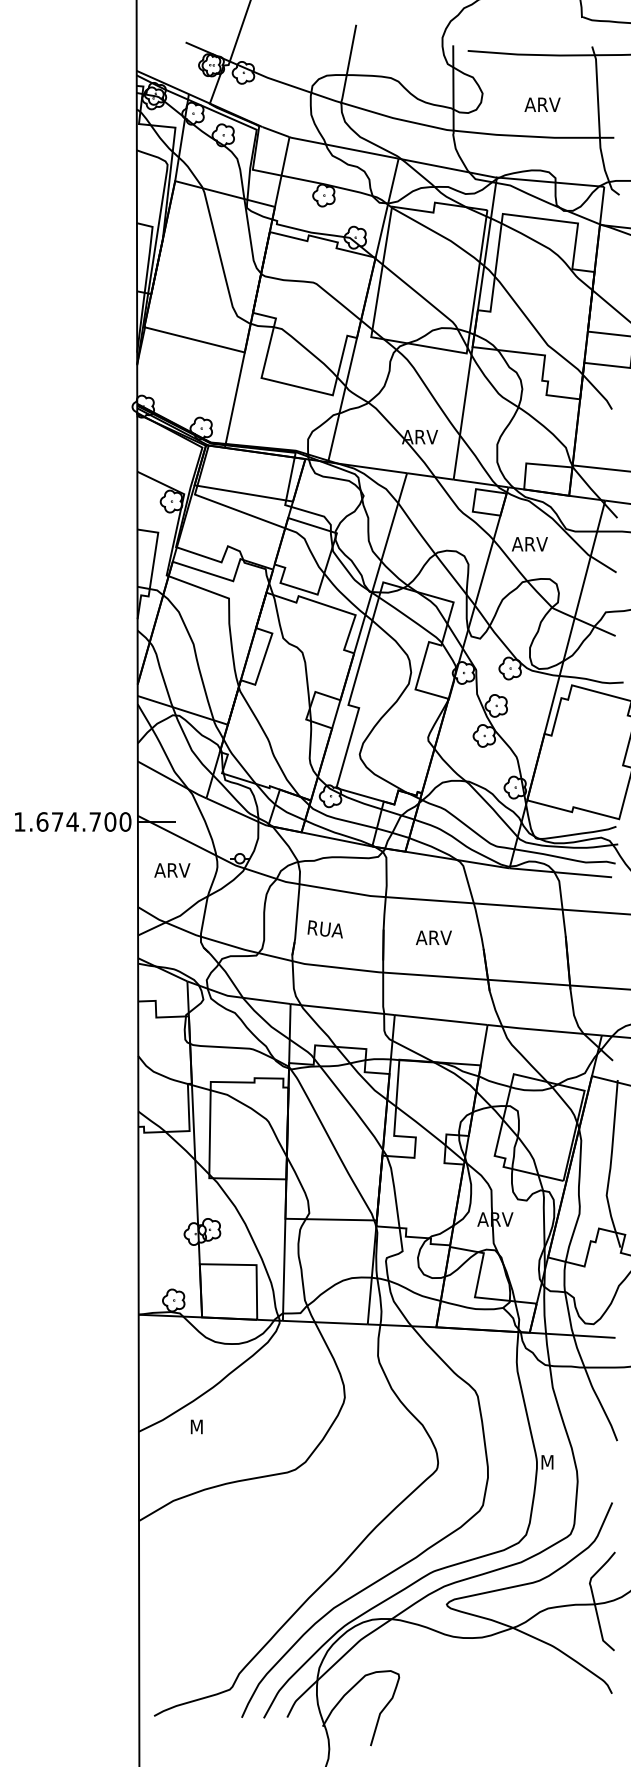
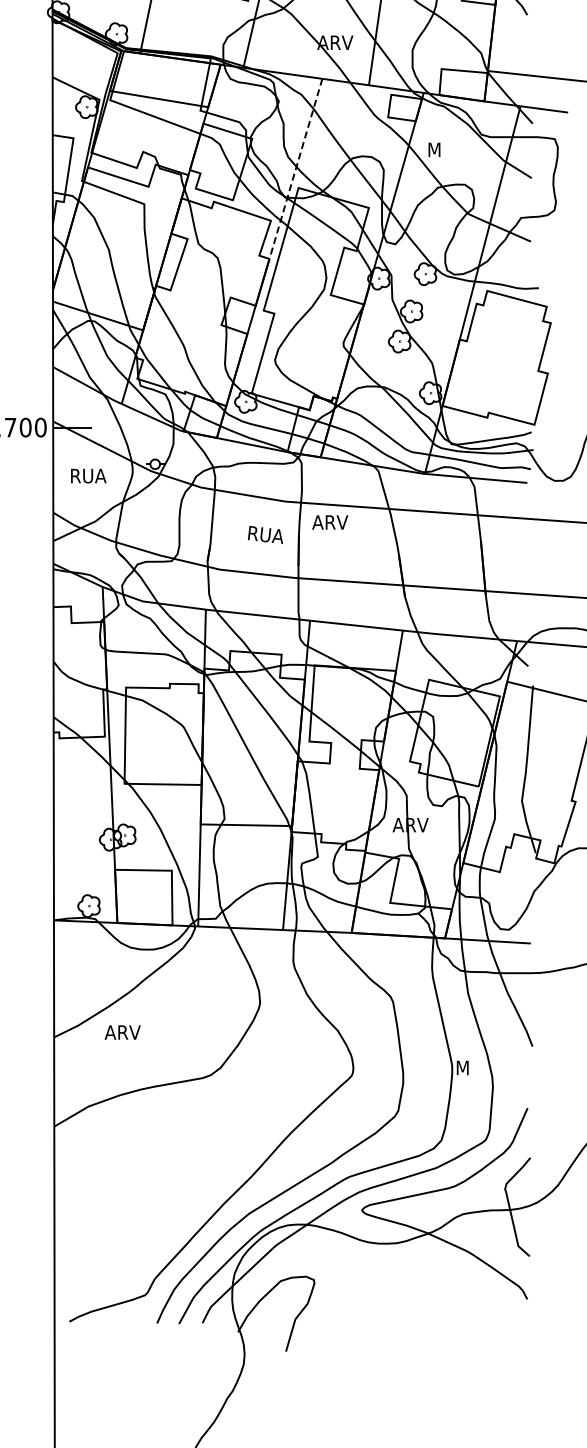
text: (529, 544) -> (444, 150), ARV -> M
line: (380, 563) -> (295, 169), solid -> dashed
text: (172, 870) -> (87, 476), ARV -> RUA
text: (324, 929) -> (264, 535), moved
text: (433, 937) -> (329, 522), moved
text: (207, 1426) -> (122, 1032), M -> ARV

